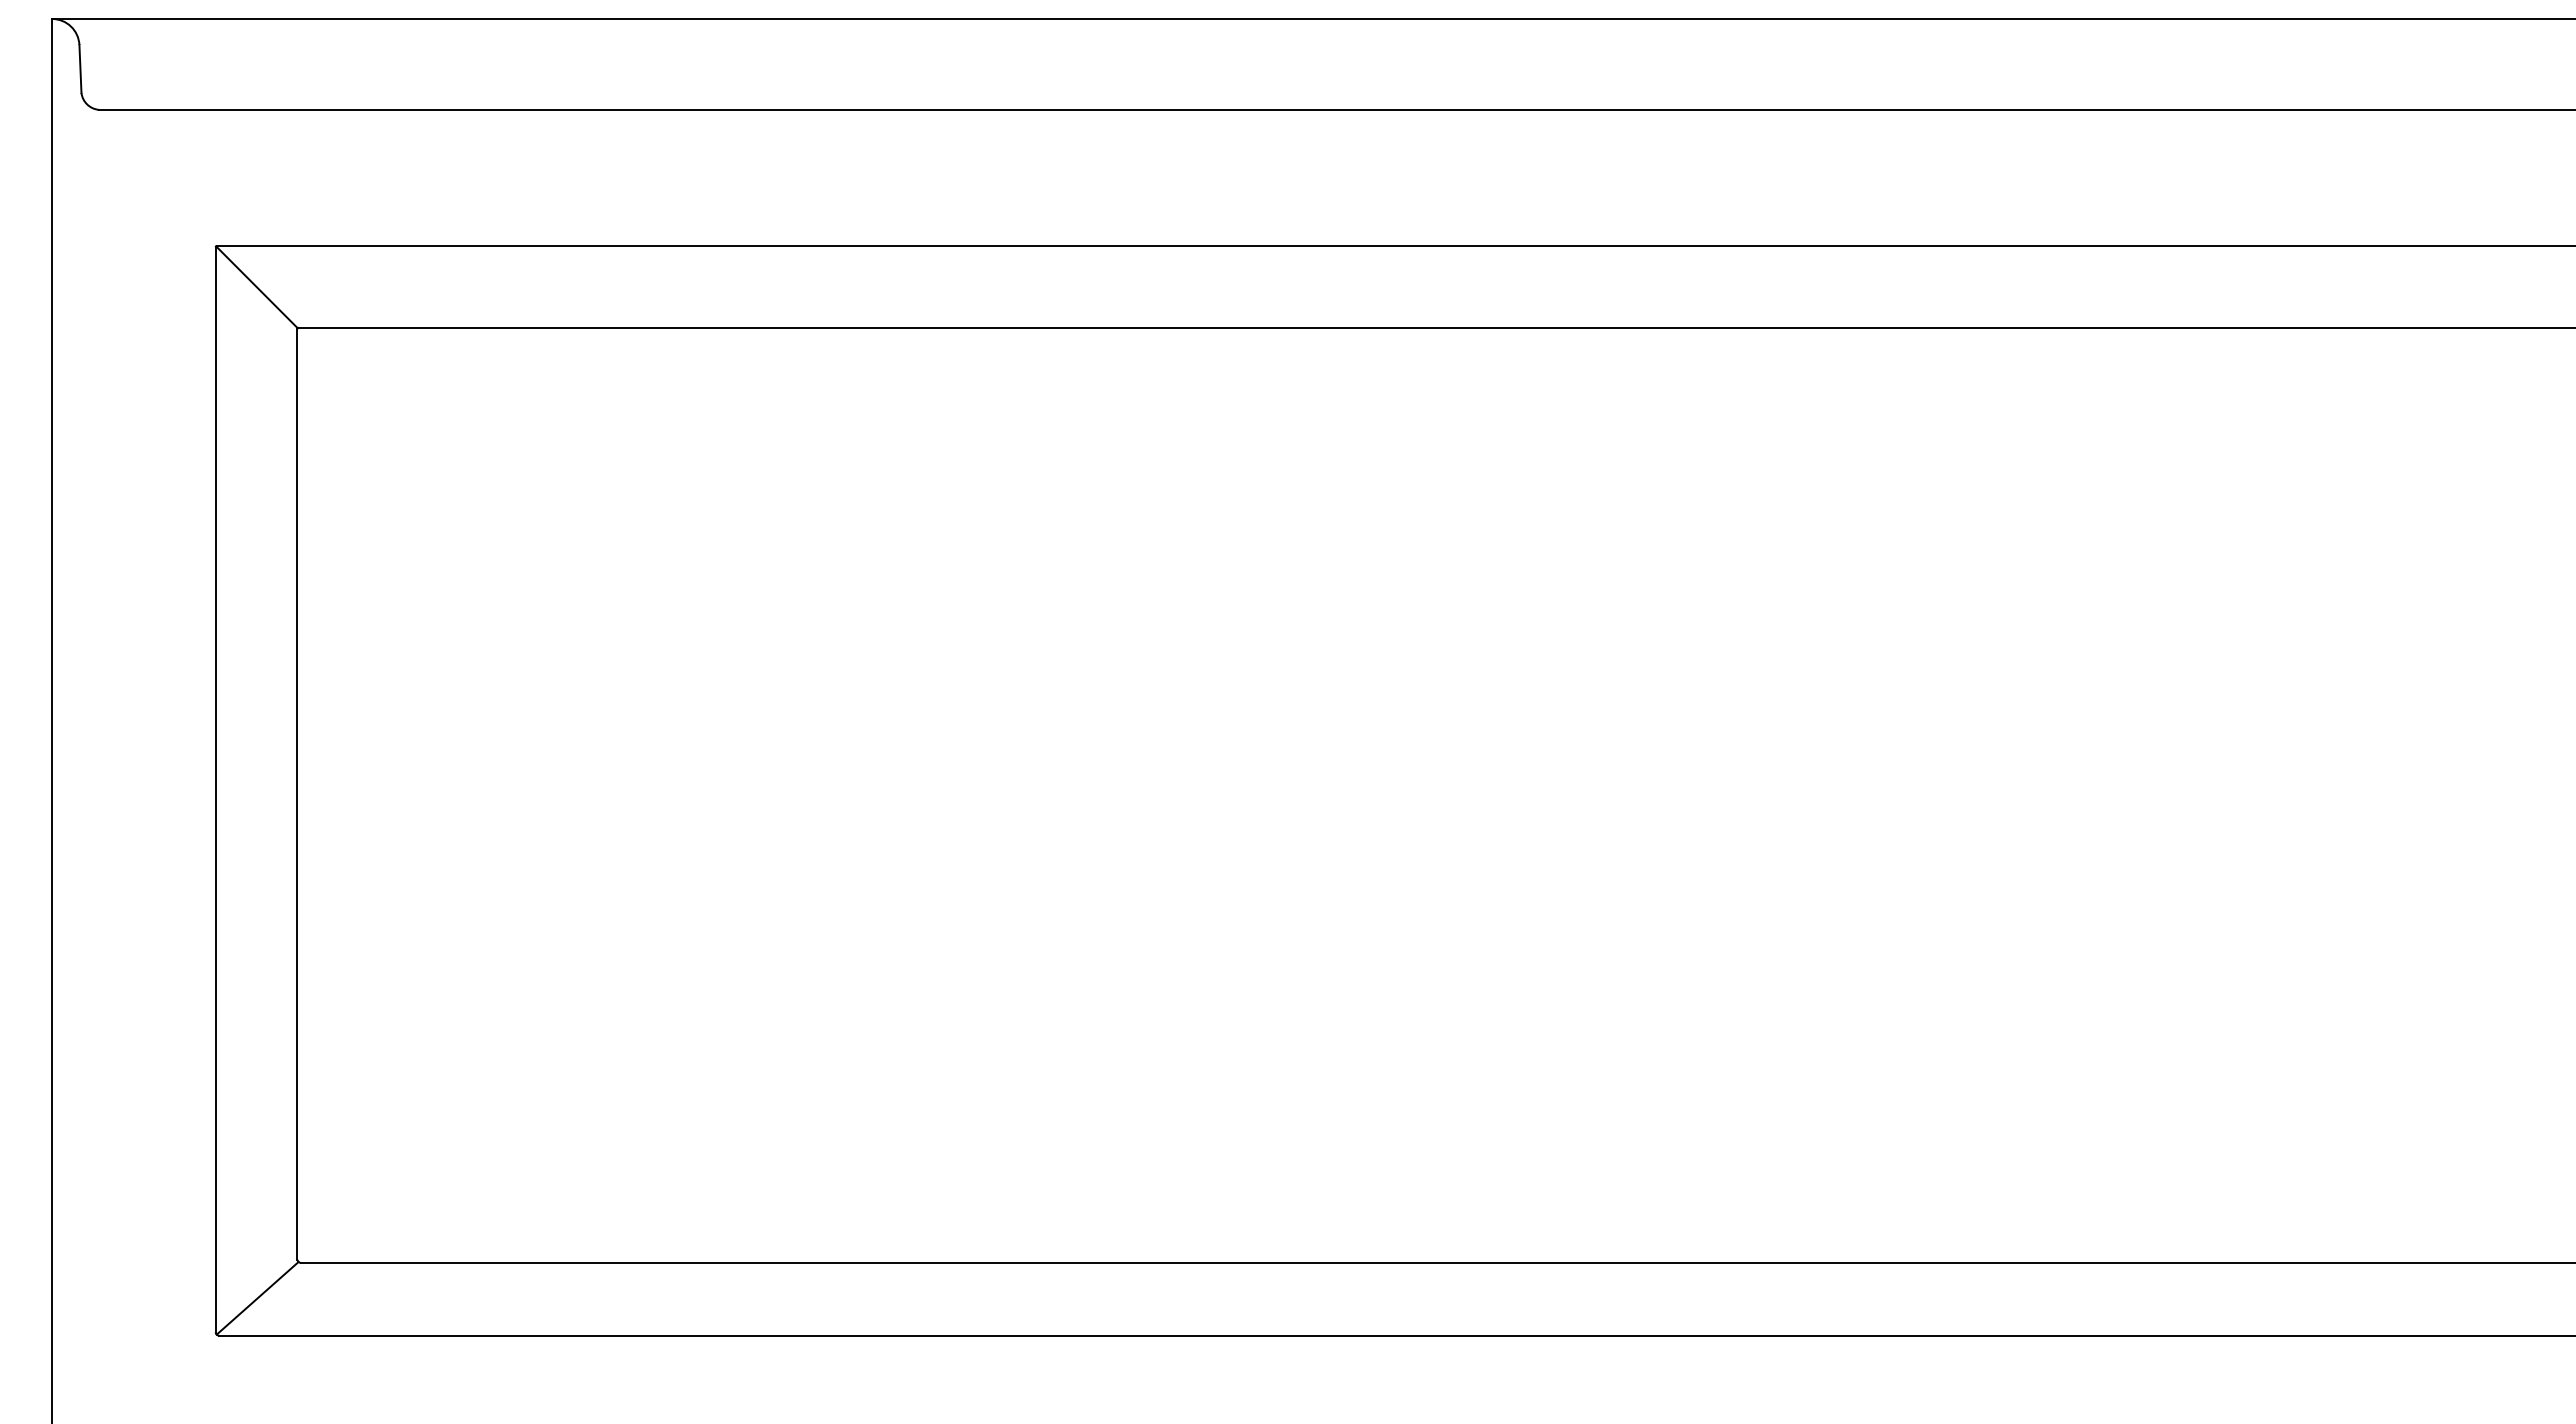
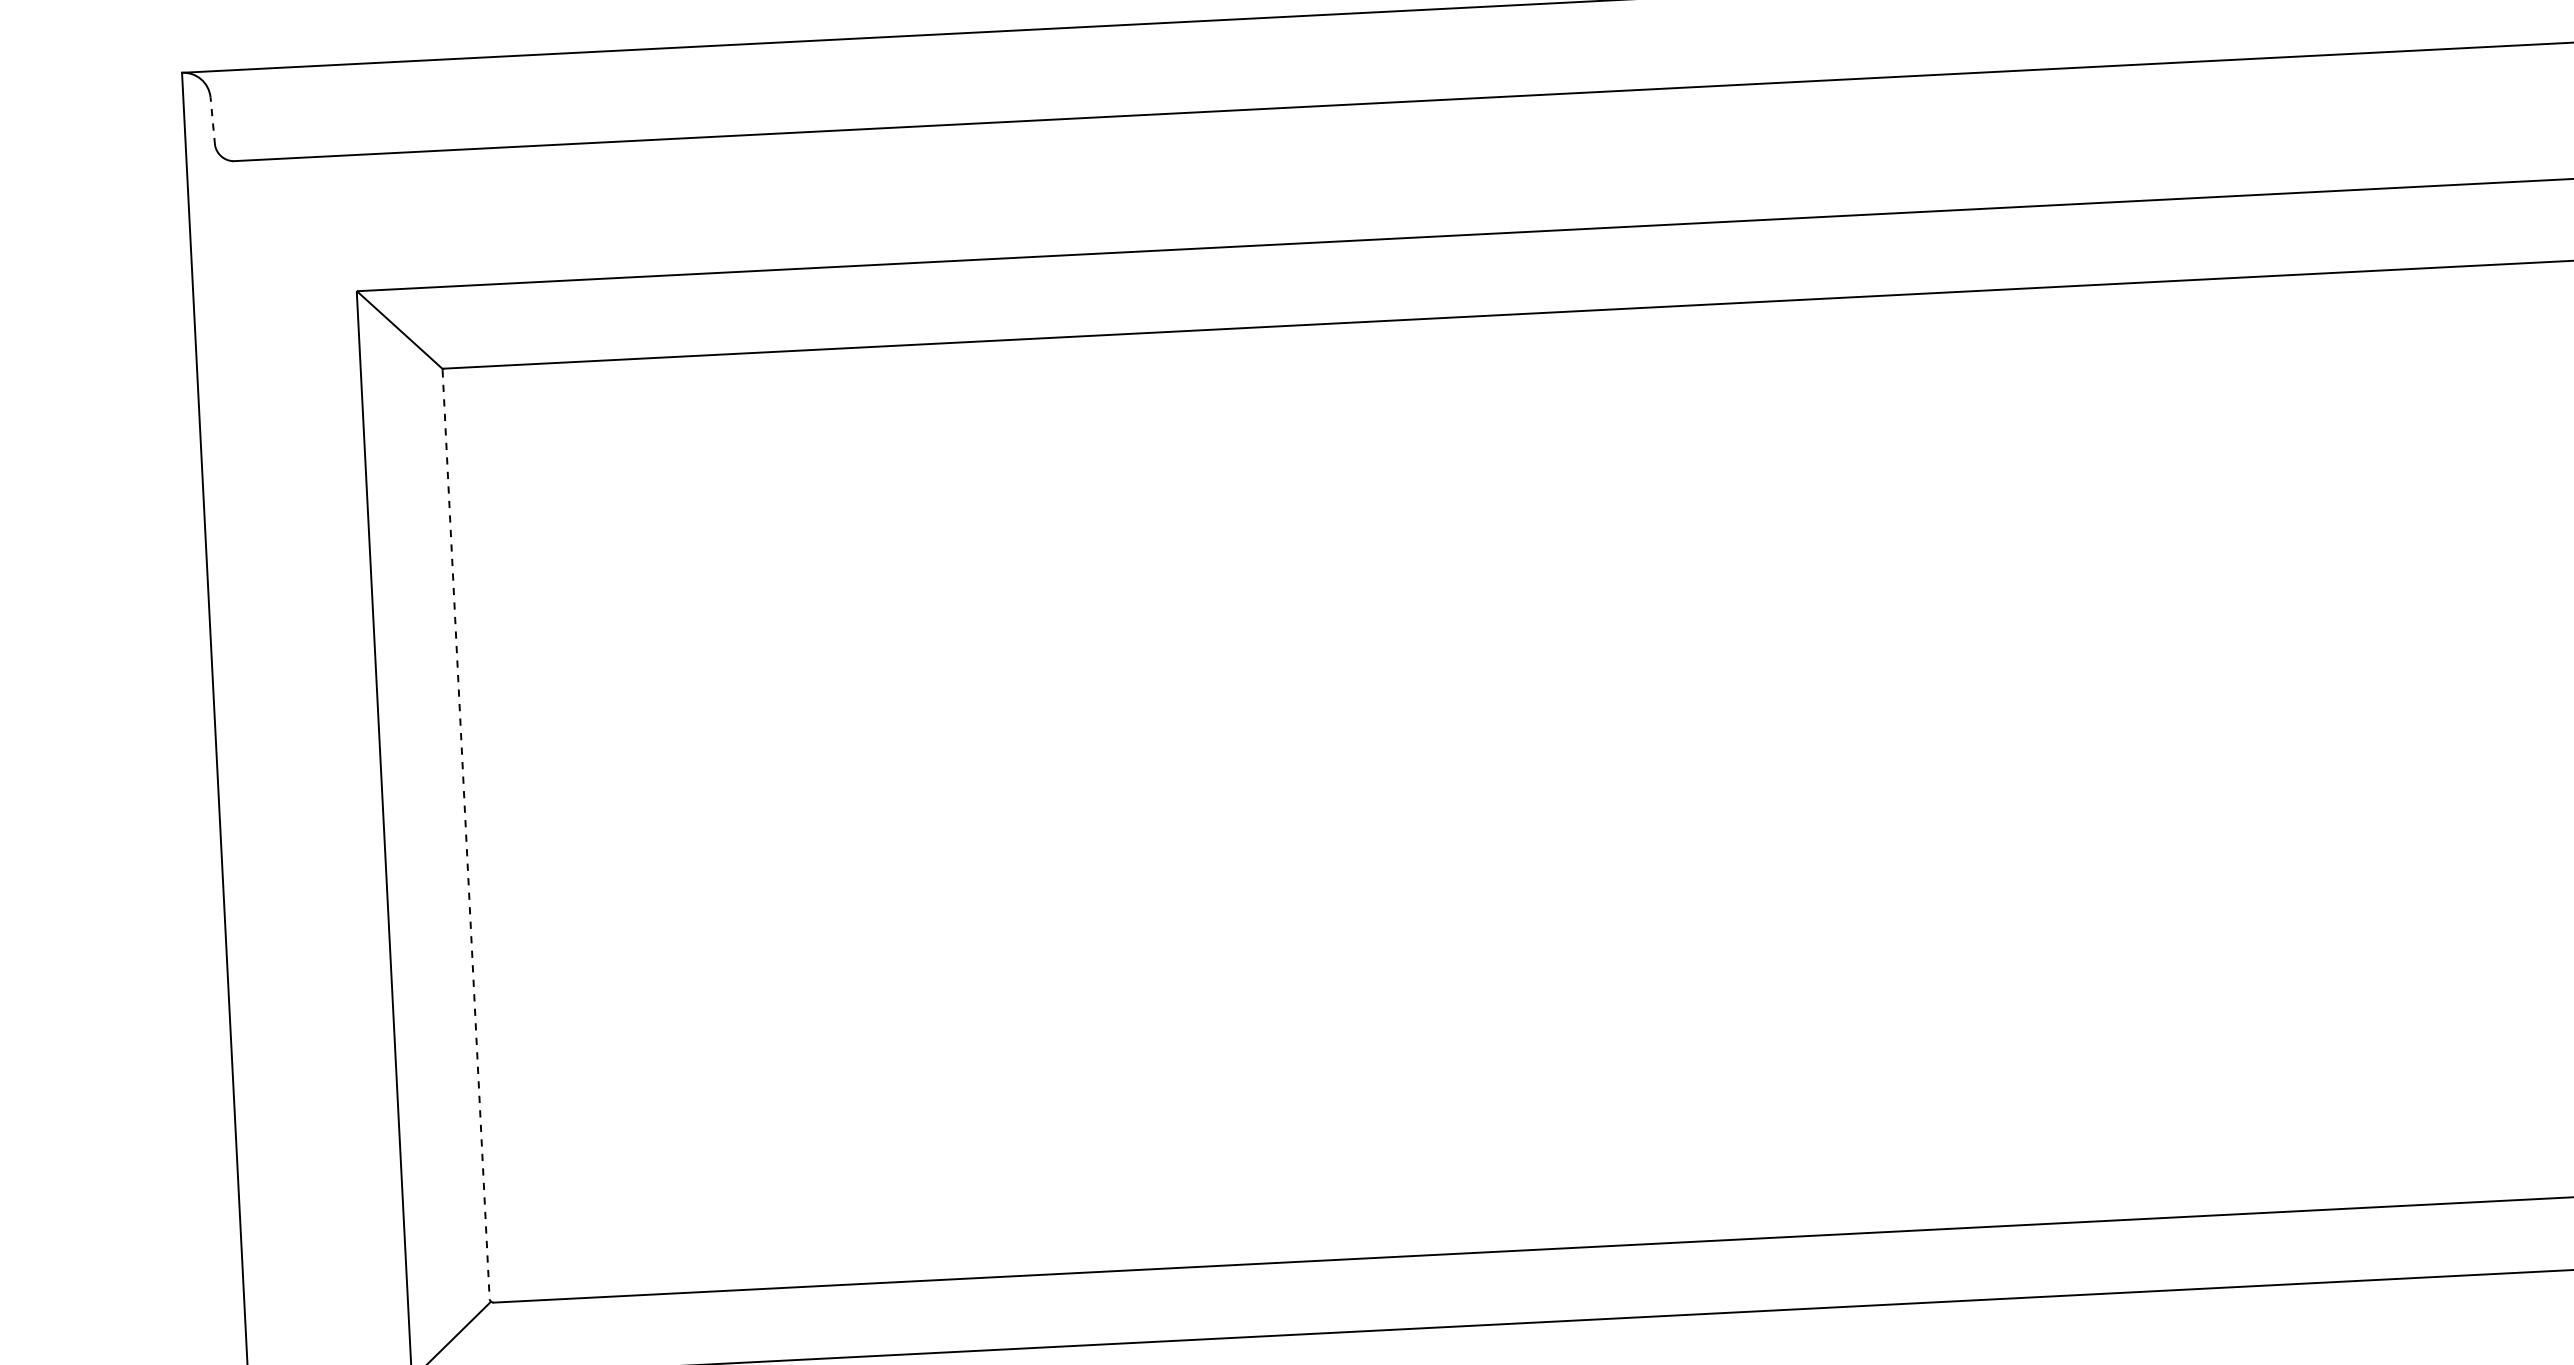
line: (80, 68) -> (212, 120), solid -> dashed
line: (297, 794) -> (466, 834), solid -> dashed

